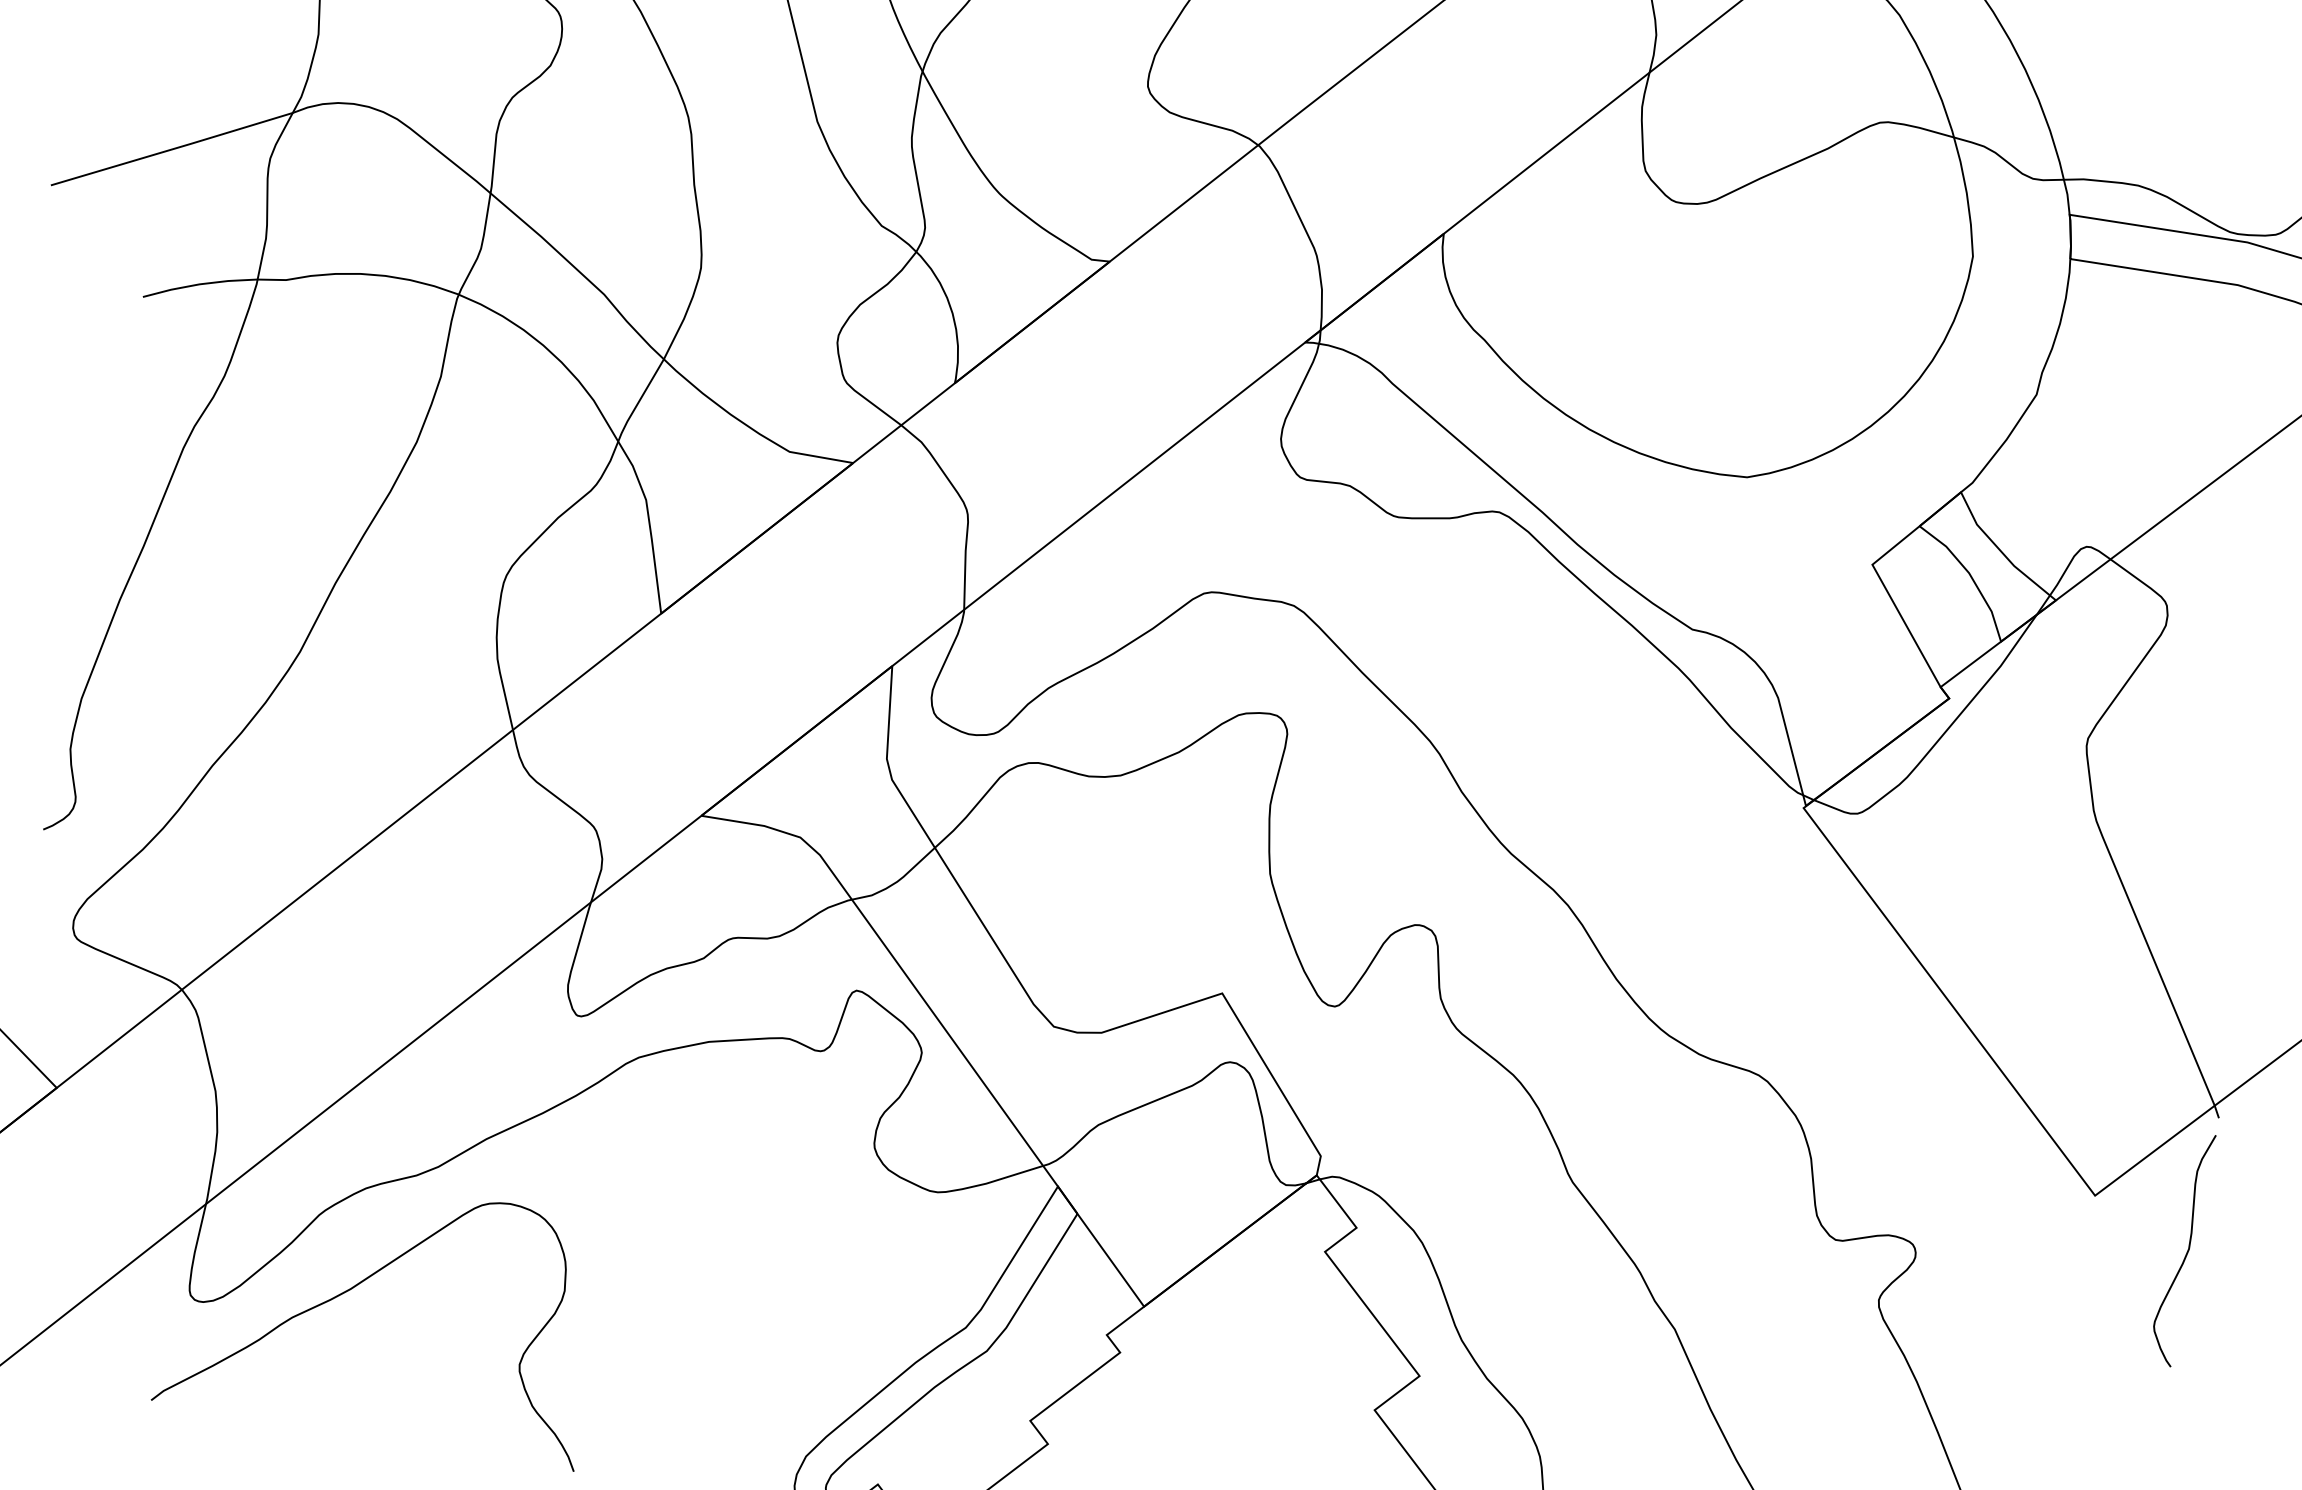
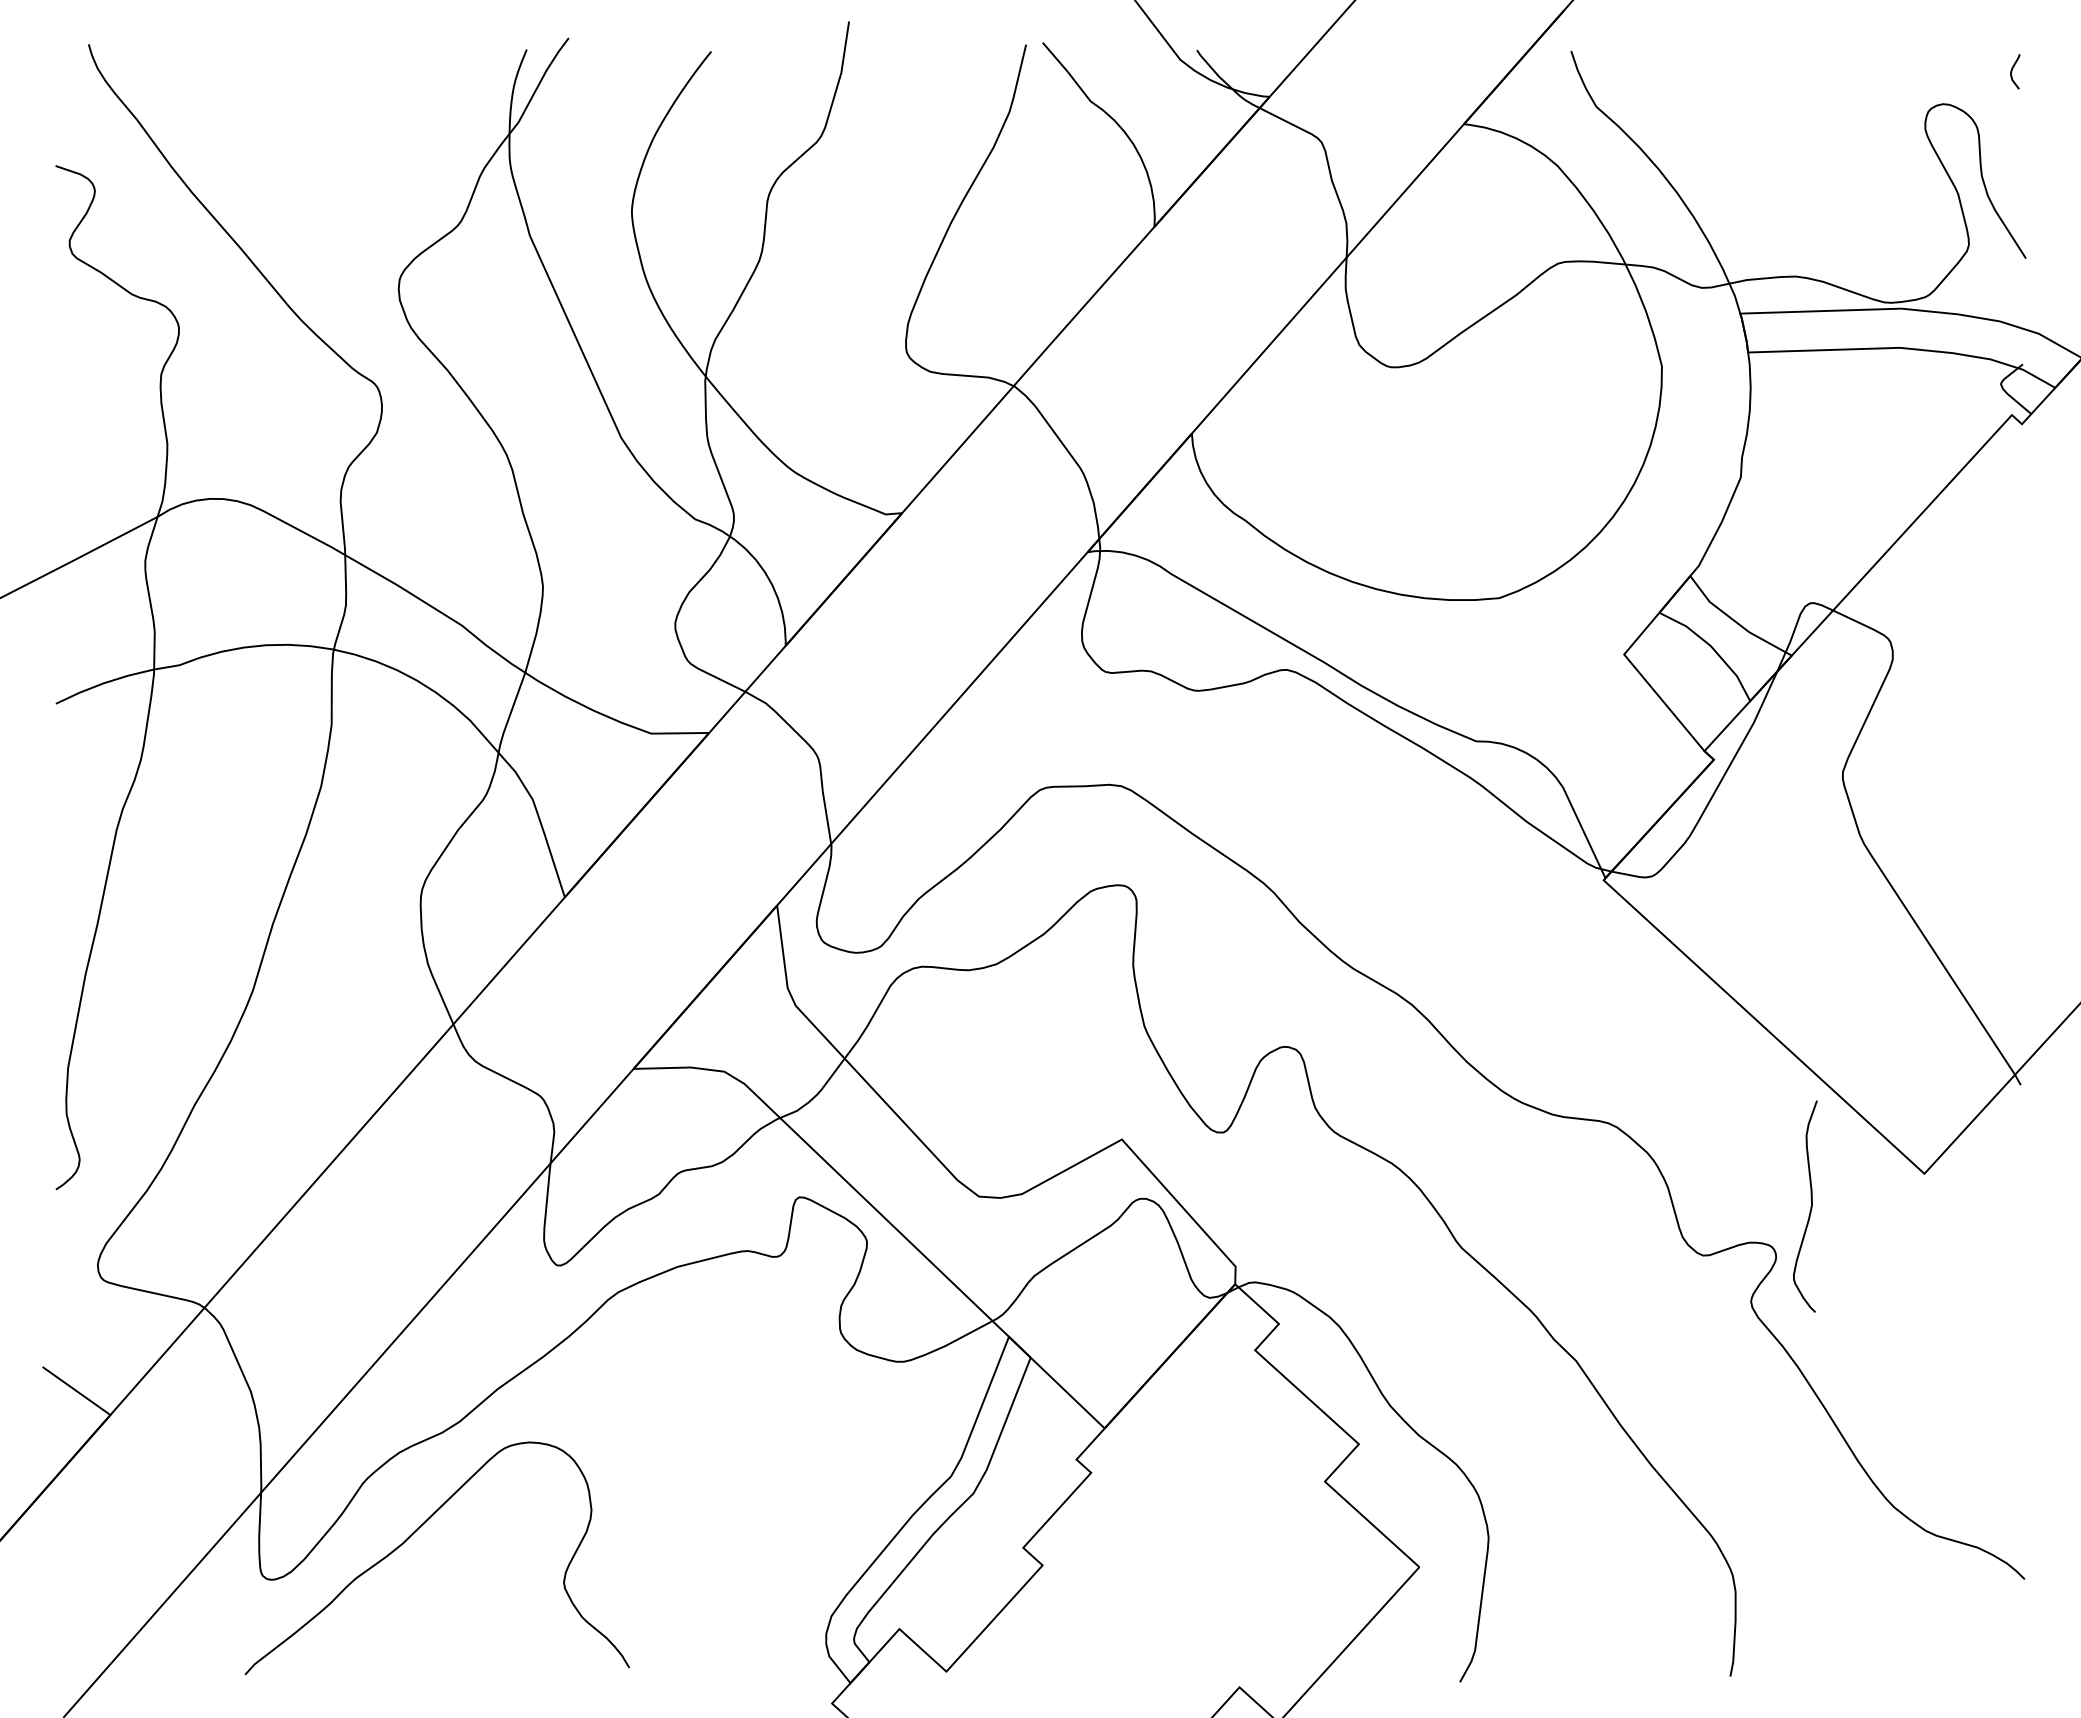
curve: (2187, 1249) -> (1810, 1206), moved

